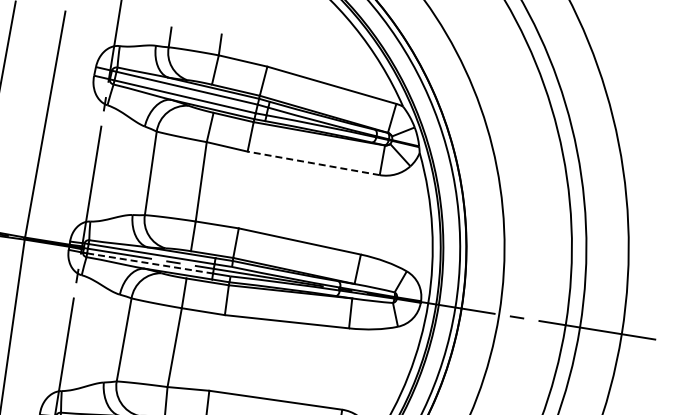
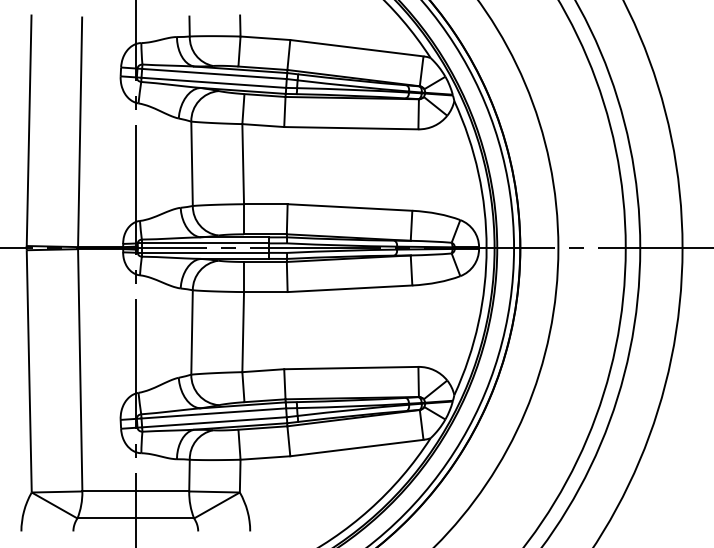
line: (312, 163) -> (350, 128), dashed -> solid
line: (150, 263) -> (205, 252), dashed -> solid

